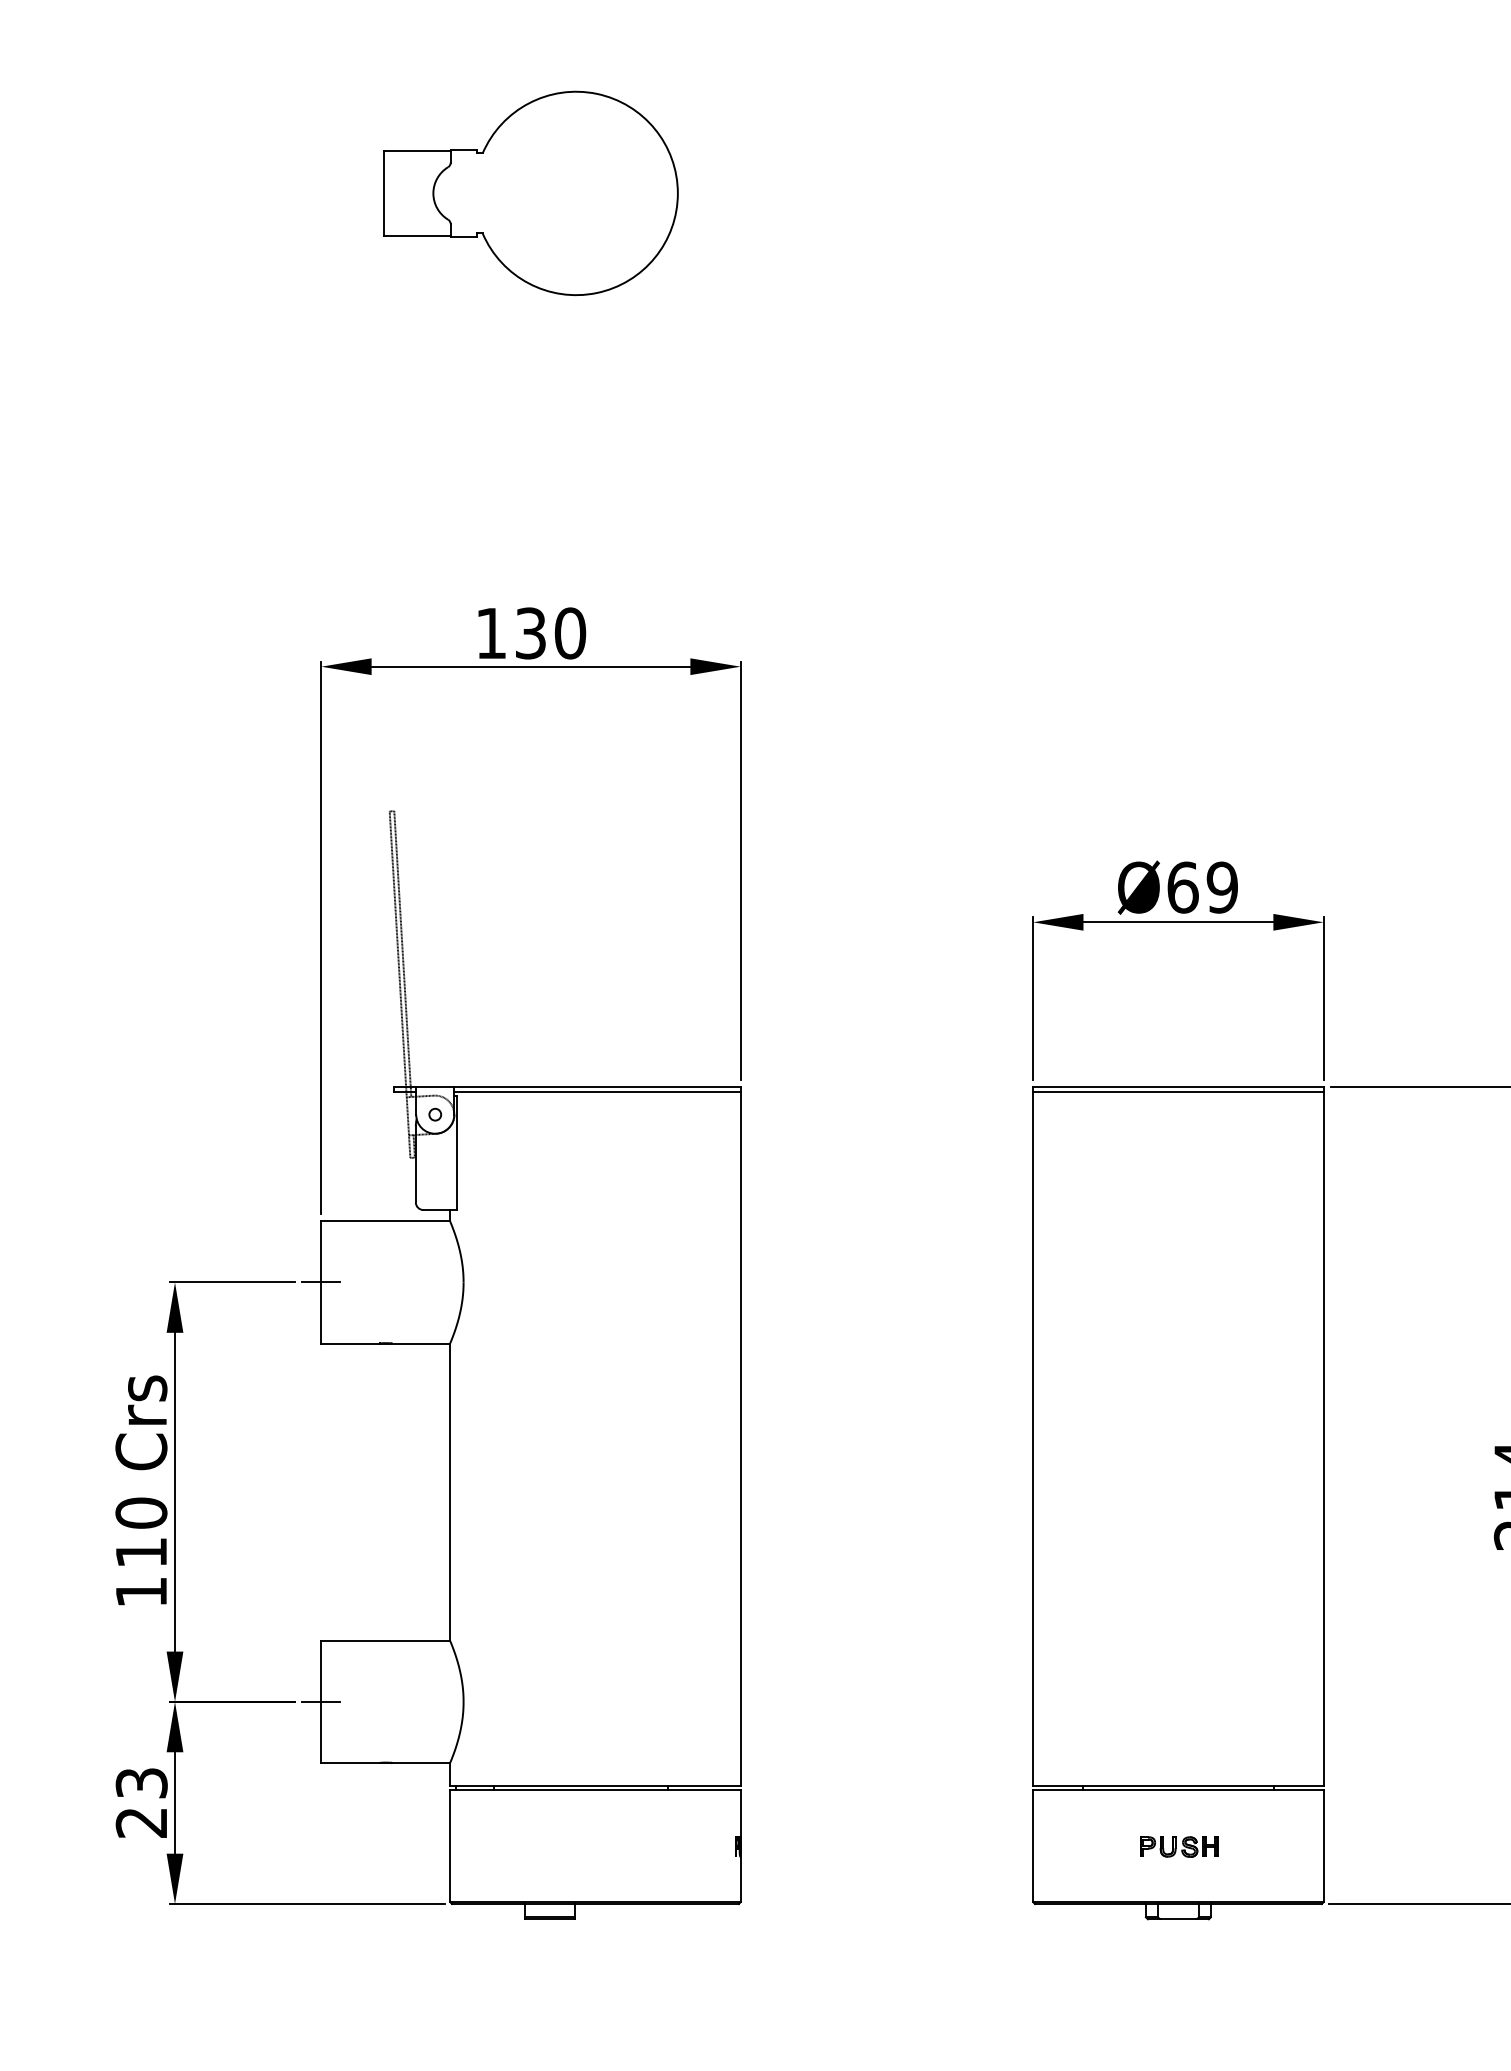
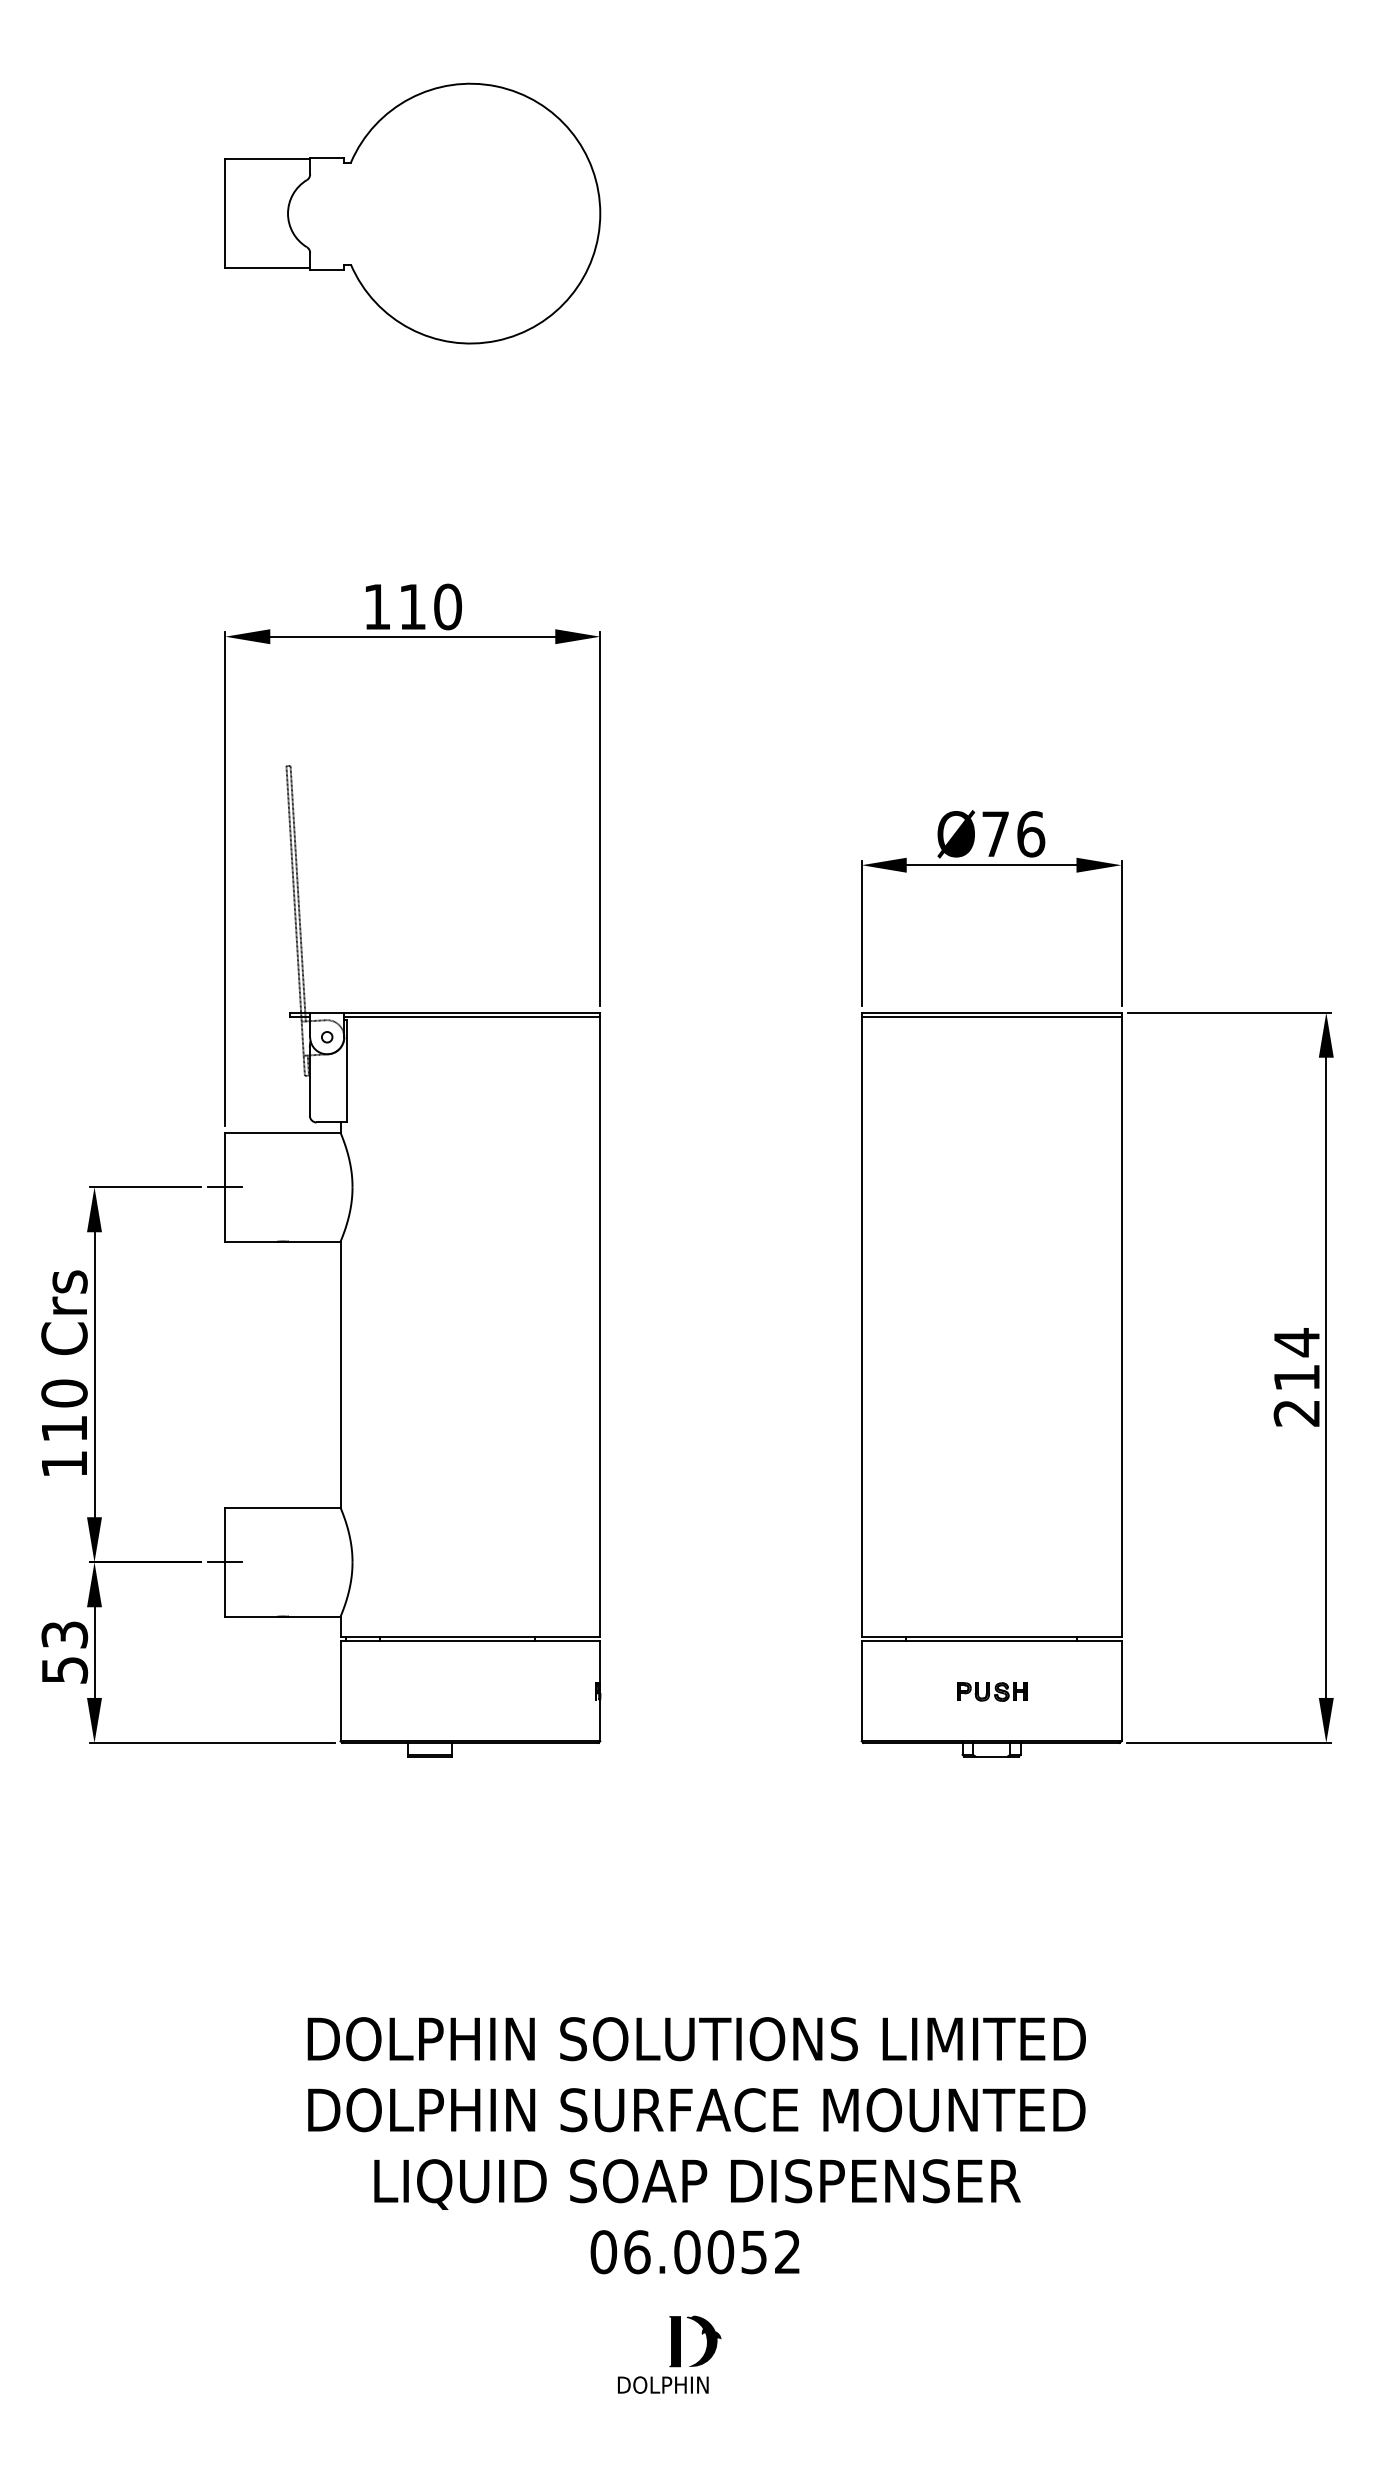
part: (530, 193) -> (412, 213), size x1.43
text: (530, 632) -> (412, 606), 130 -> 110
text: (1202, 887) -> (1013, 834), Ø69 -> Ø76
text: (141, 1822) -> (64, 1670), 23 -> 53

